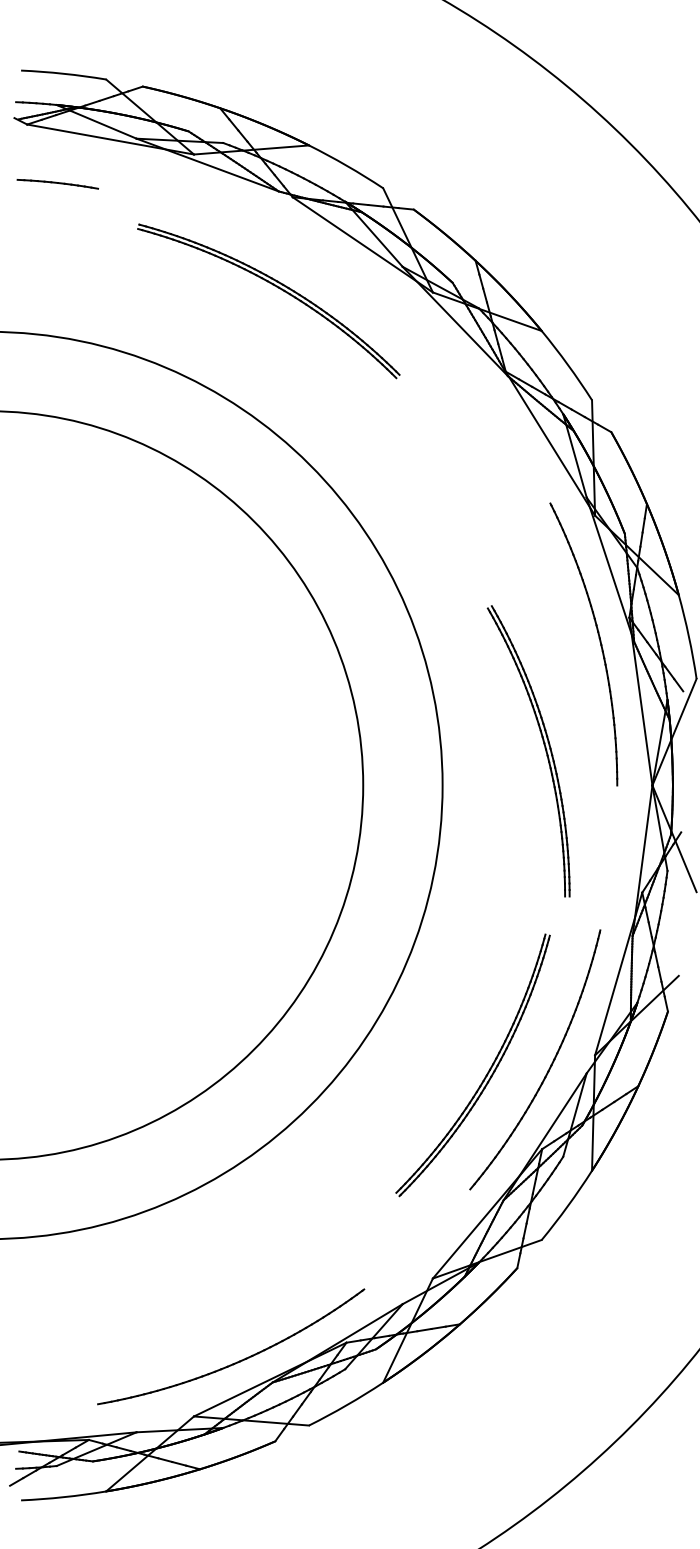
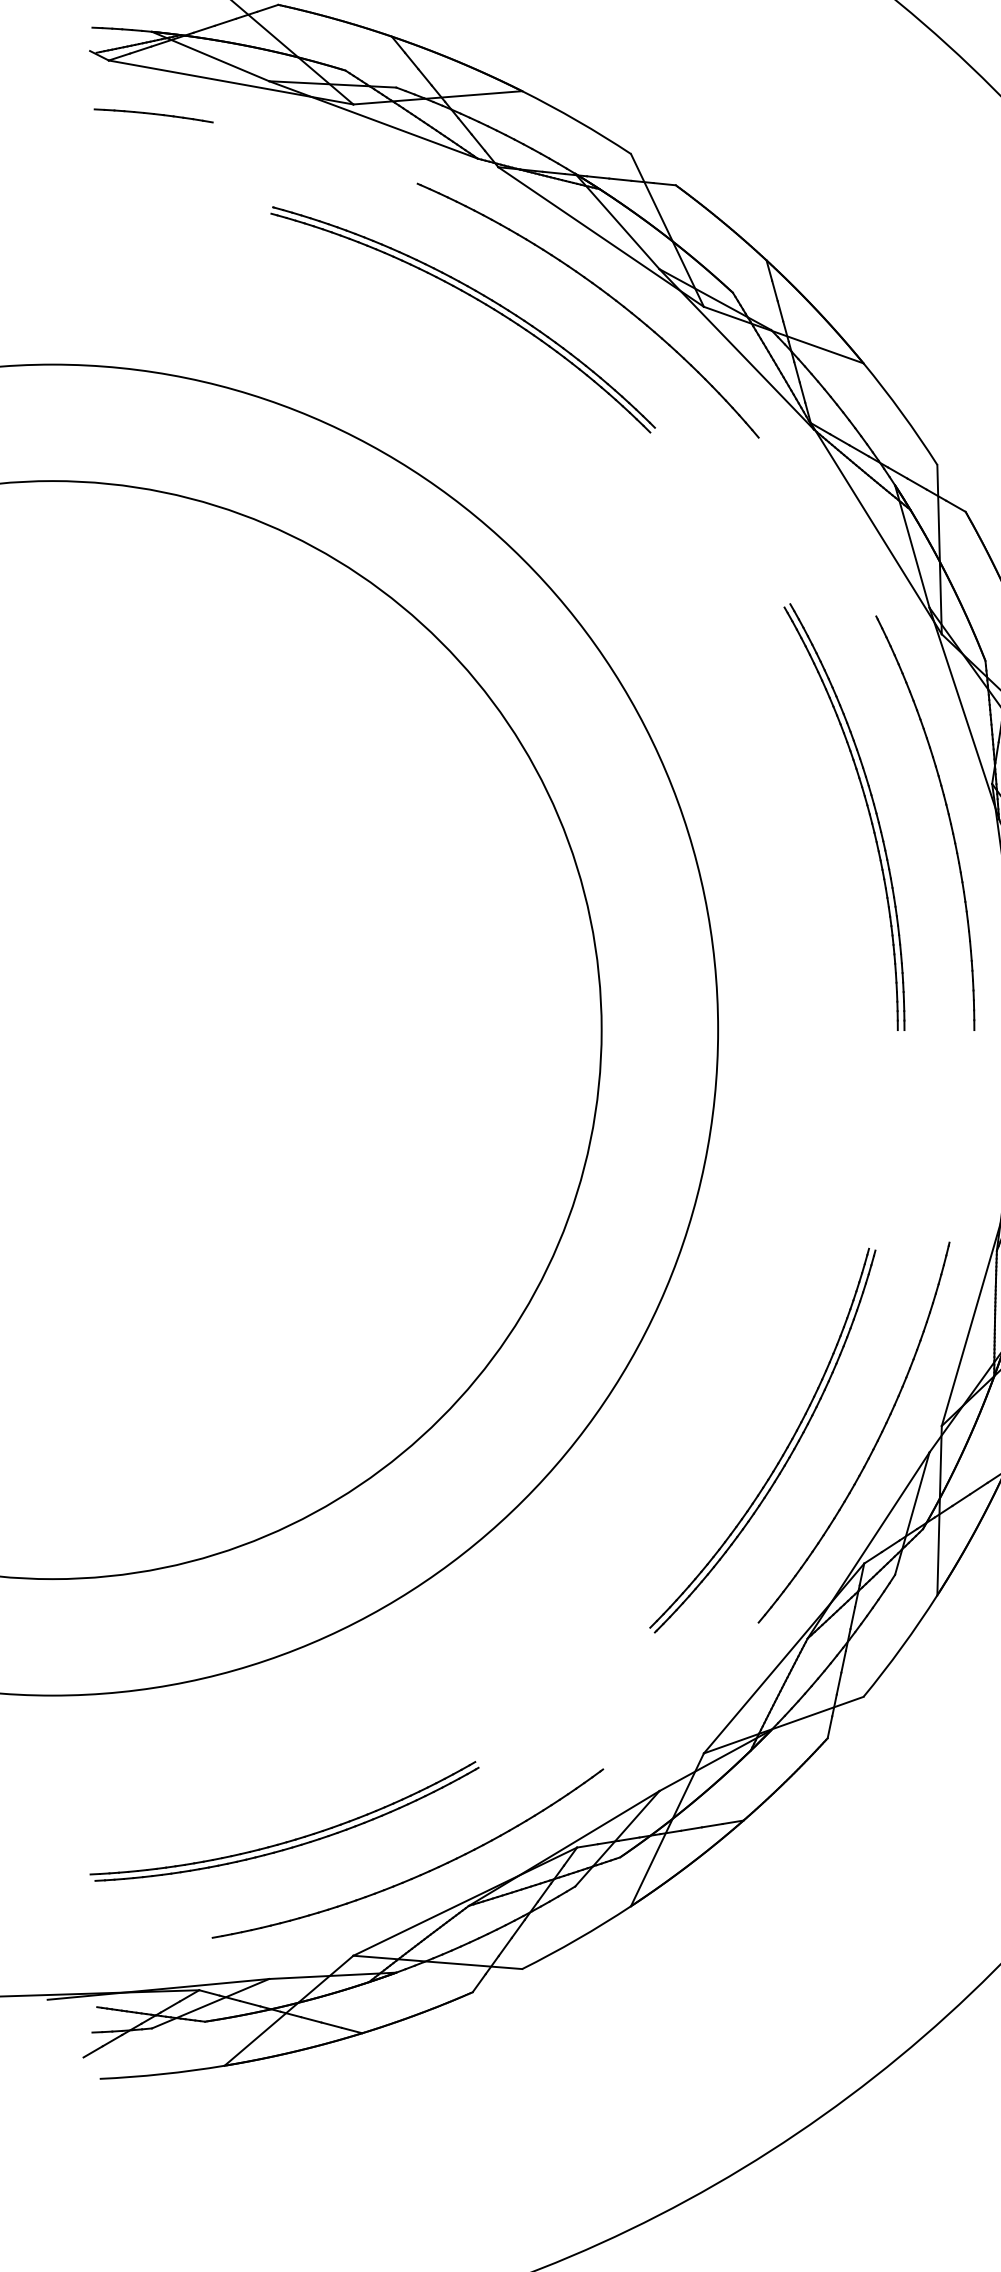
part: (57, 184) -> (153, 116), moved
part: (363, 282) -> (602, 292), added
part: (544, 748) -> (867, 813), moved
part: (149, 1337) -> (288, 1839), added

